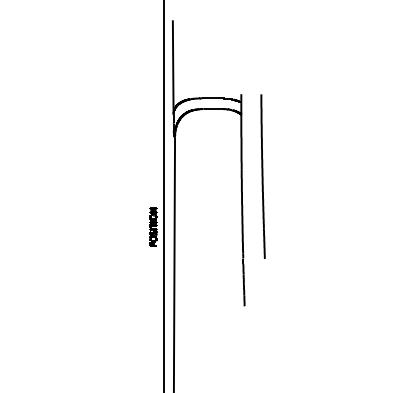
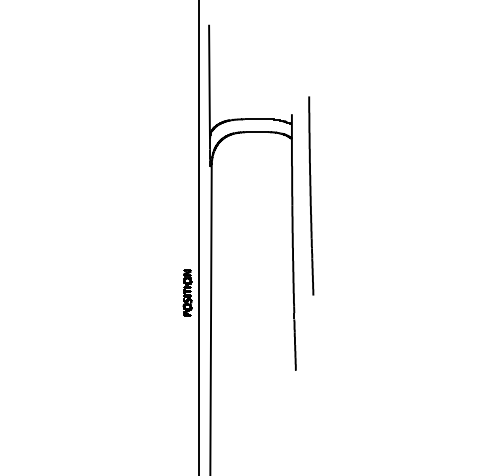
line: (263, 176) -> (311, 195), moved
part: (153, 226) -> (187, 292), moved

